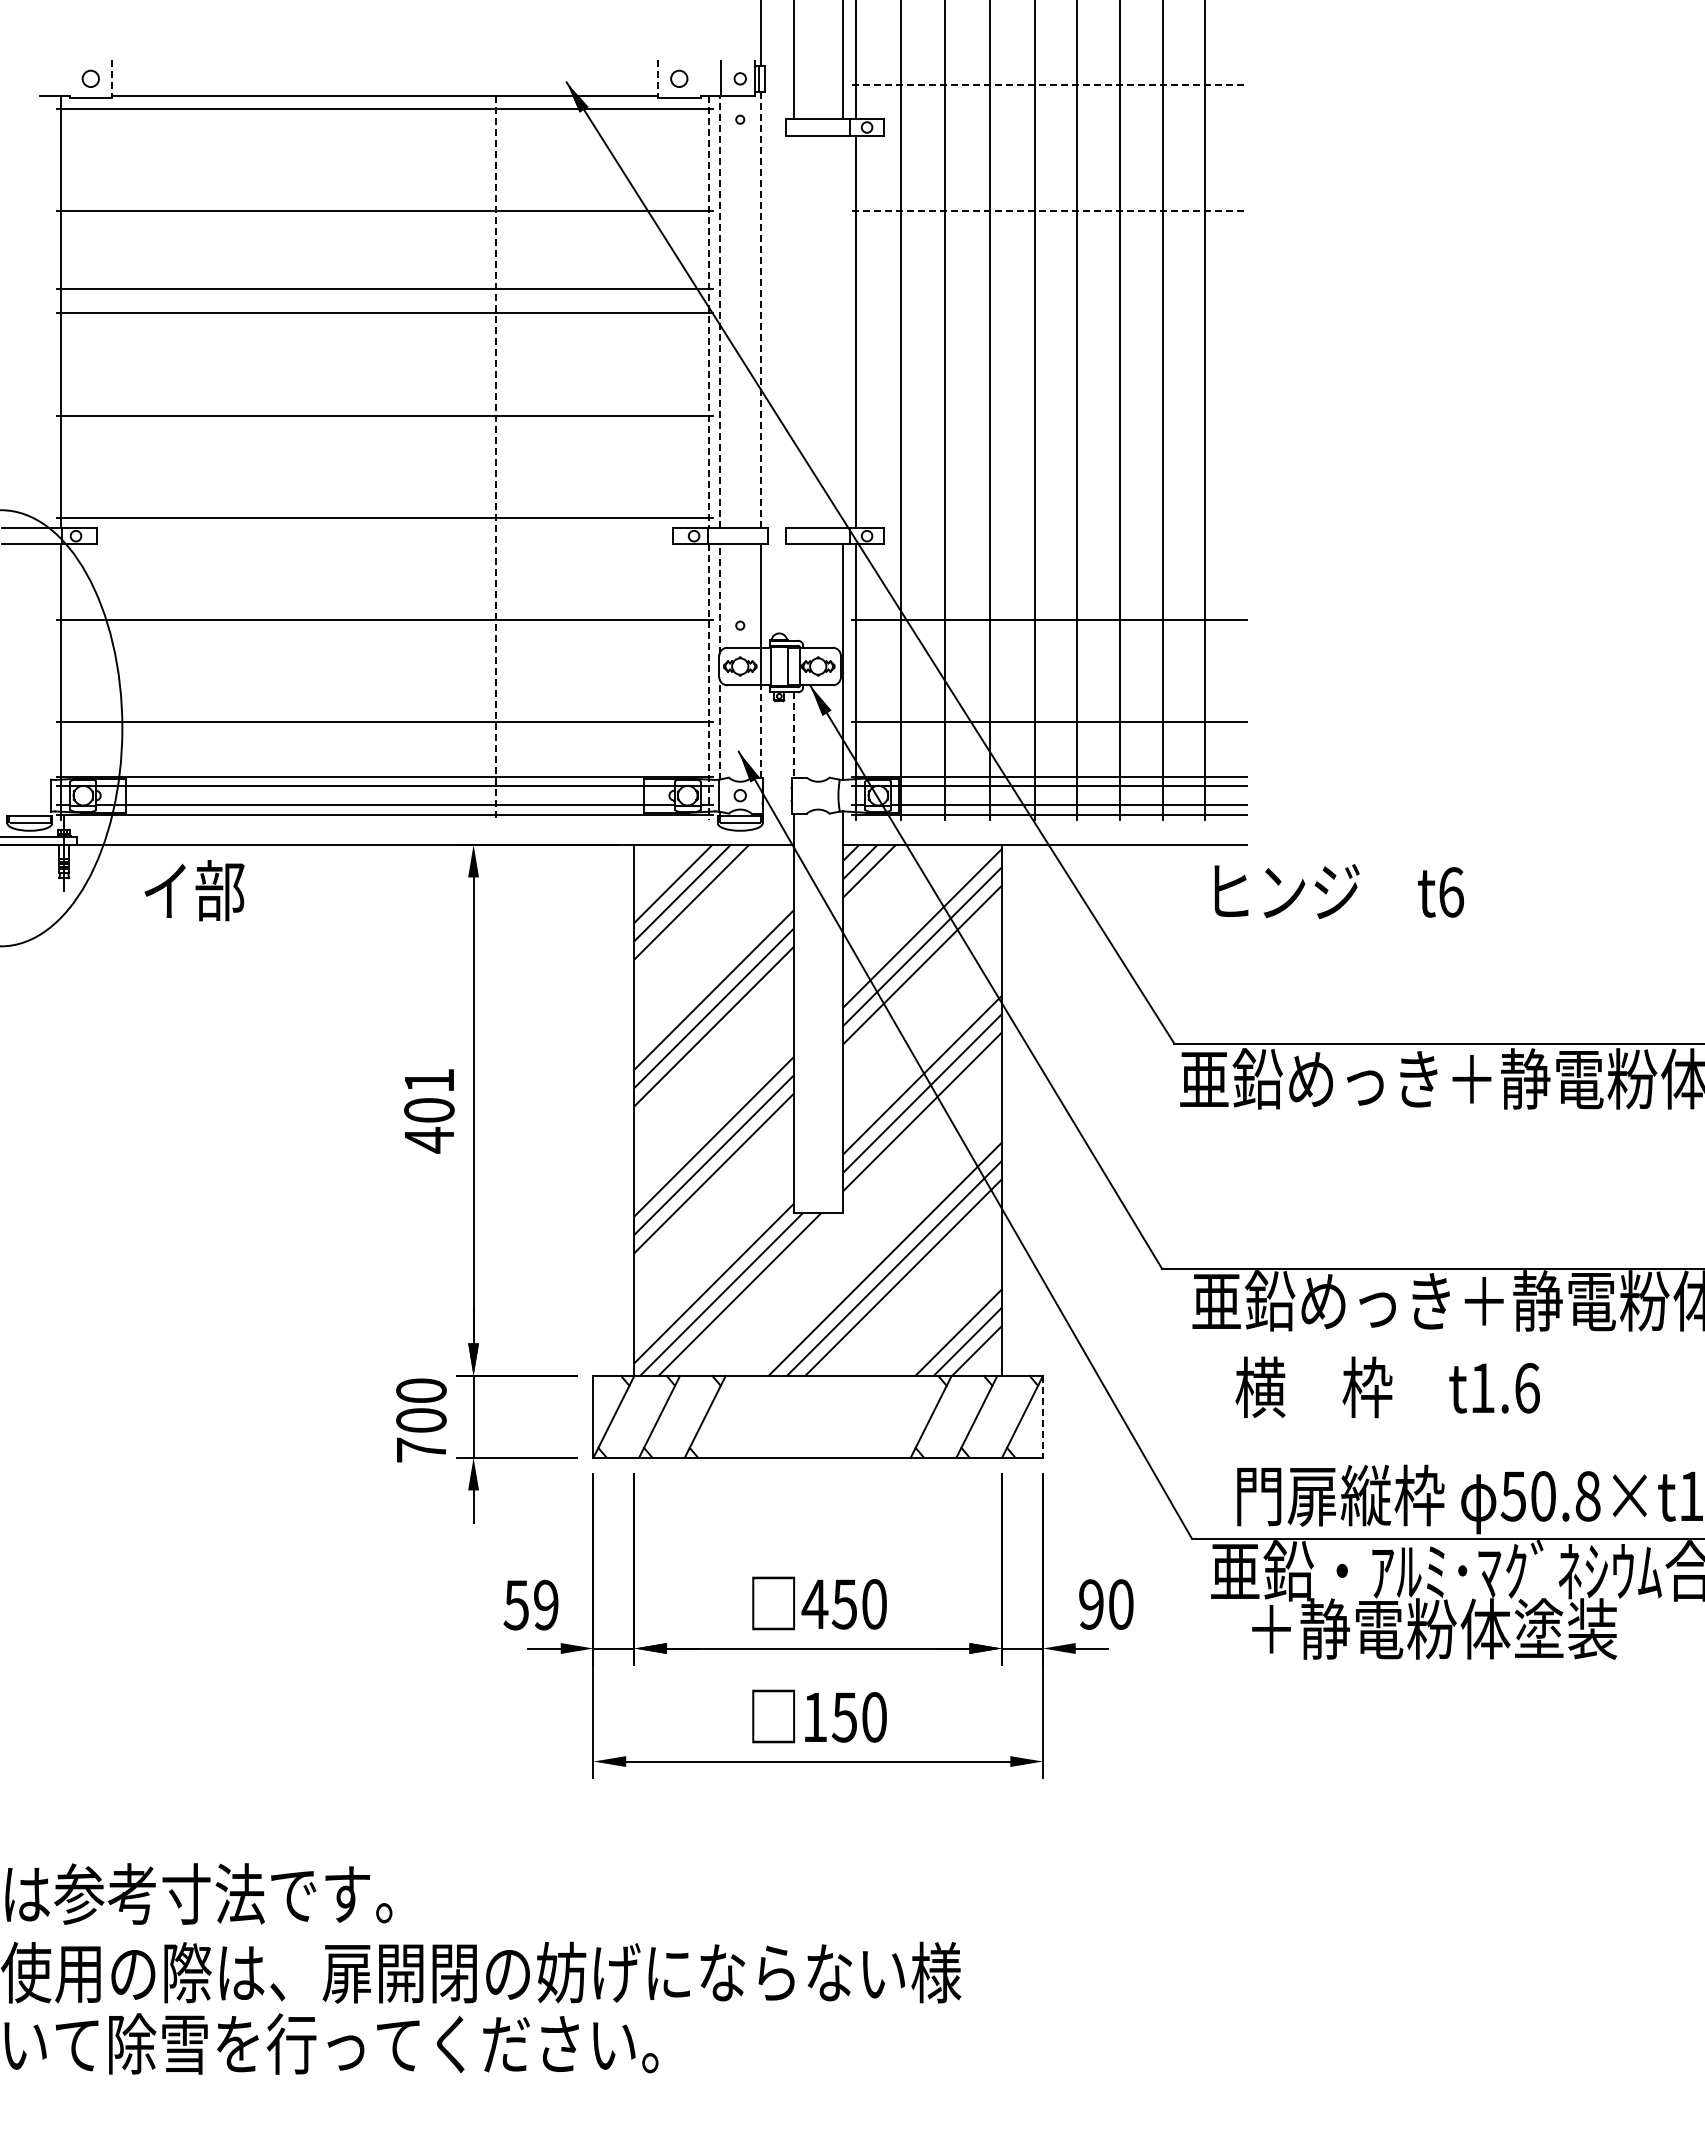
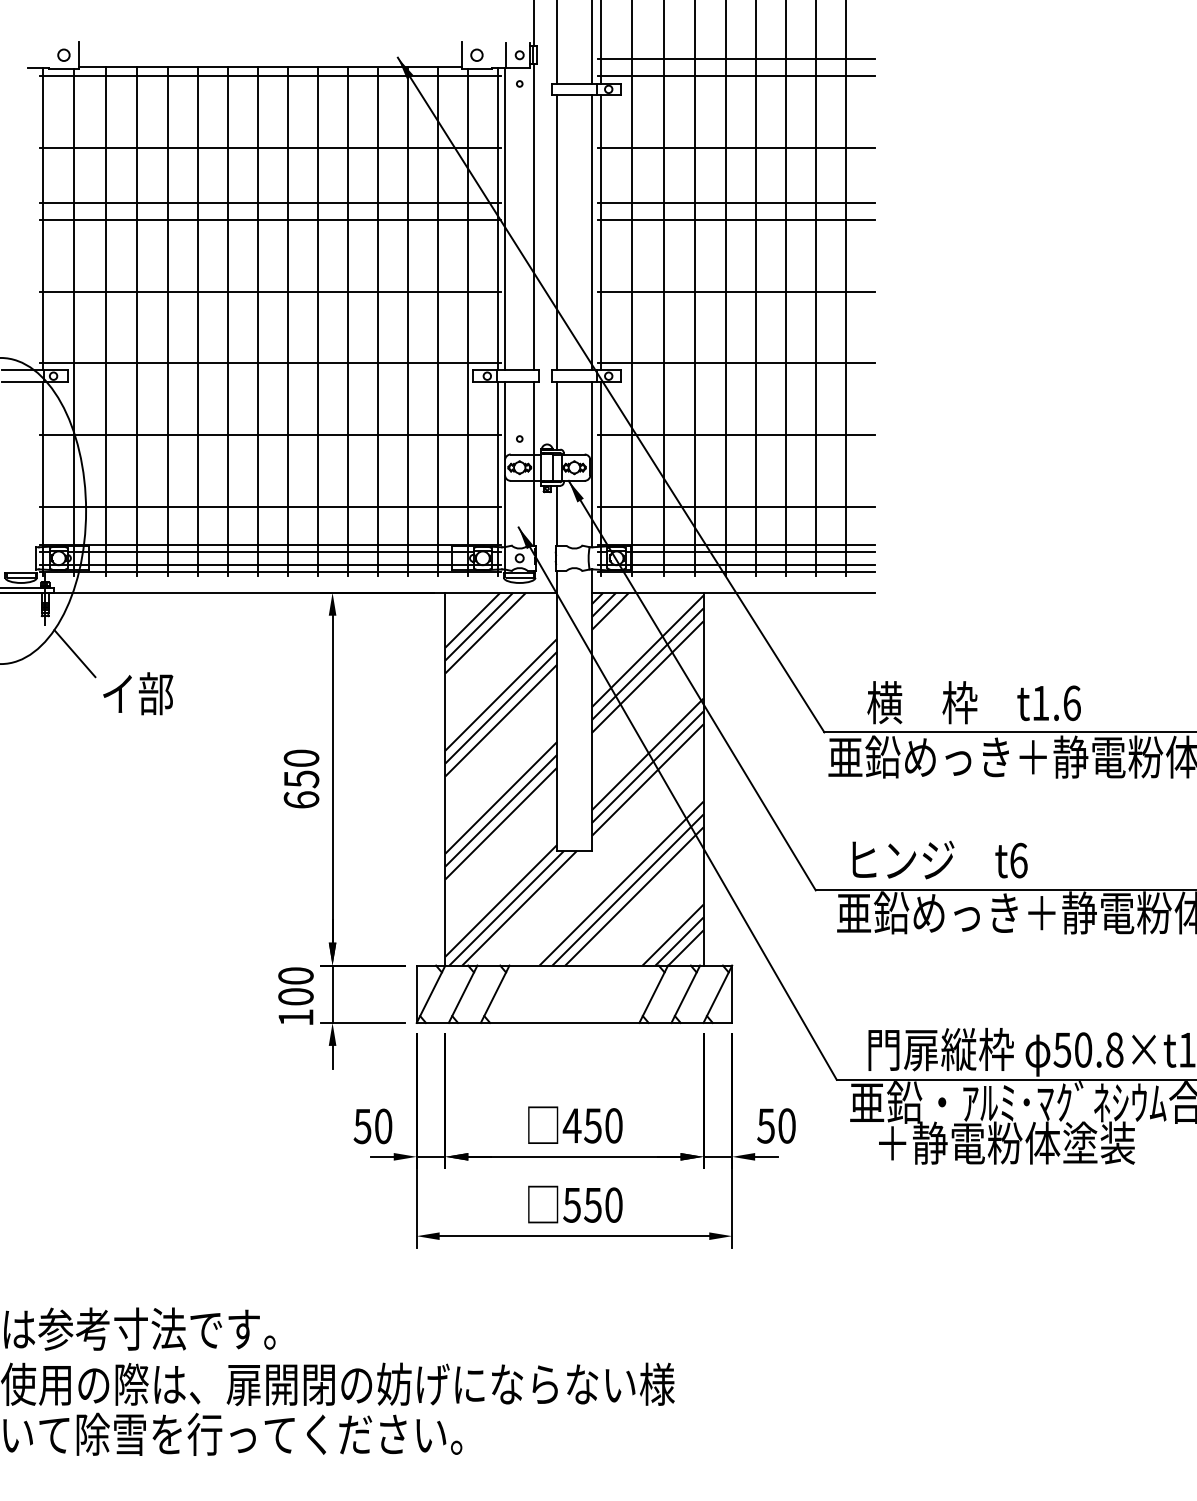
line: (112, 78) -> (79, 55), dashed -> solid
line: (658, 78) -> (462, 55), dashed -> solid
line: (1049, 84) -> (736, 59), dashed -> solid
line: (1048, 109) -> (736, 76), added
line: (1049, 211) -> (736, 148), dashed -> solid
line: (1048, 288) -> (736, 202), added
line: (761, 309) -> (534, 217), dashed -> solid
line: (709, 312) -> (498, 219), dashed -> solid
line: (719, 312) -> (505, 219), dashed -> solid
line: (1048, 313) -> (736, 219), added
line: (793, 331) -> (557, 232), added
line: (842, 331) -> (591, 232), added
line: (1048, 415) -> (736, 291), added
line: (105, 458) -> (74, 321), added
line: (150, 458) -> (105, 321), added
line: (195, 458) -> (137, 321), added
line: (239, 458) -> (168, 321), added
line: (282, 458) -> (198, 321), added
line: (325, 458) -> (228, 321), added
line: (367, 458) -> (258, 321), added
line: (410, 458) -> (288, 321), added
line: (453, 458) -> (318, 321), added
line: (495, 458) -> (347, 321), dashed -> solid
line: (538, 458) -> (378, 321), added
line: (581, 458) -> (408, 321), added
line: (623, 458) -> (437, 321), added
line: (666, 458) -> (467, 321), added
line: (1048, 517) -> (736, 363), added
line: (793, 592) -> (557, 415), added
line: (719, 599) -> (505, 420), dashed -> solid
line: (709, 682) -> (498, 478), dashed -> solid
line: (719, 728) -> (505, 511), dashed -> solid
line: (761, 731) -> (534, 513), dashed -> solid
line: (793, 734) -> (557, 515), dashed -> solid
text: (194, 890) -> (138, 693), moved
text: (1338, 891) -> (939, 859), moved
line: (106, 930) -> (74, 652), added
text: (429, 1110) -> (301, 779), 401 -> 650
text: (1387, 1387) -> (973, 702), moved
line: (1043, 1416) -> (732, 994), dashed -> solid
text: (421, 1449) -> (296, 1017), 700 -> 100
text: (546, 1604) -> (383, 1125), 59 -> 50
text: (1090, 1604) -> (765, 1125), 90 -> 50
text: (814, 1717) -> (571, 1205), 150 -> 550

